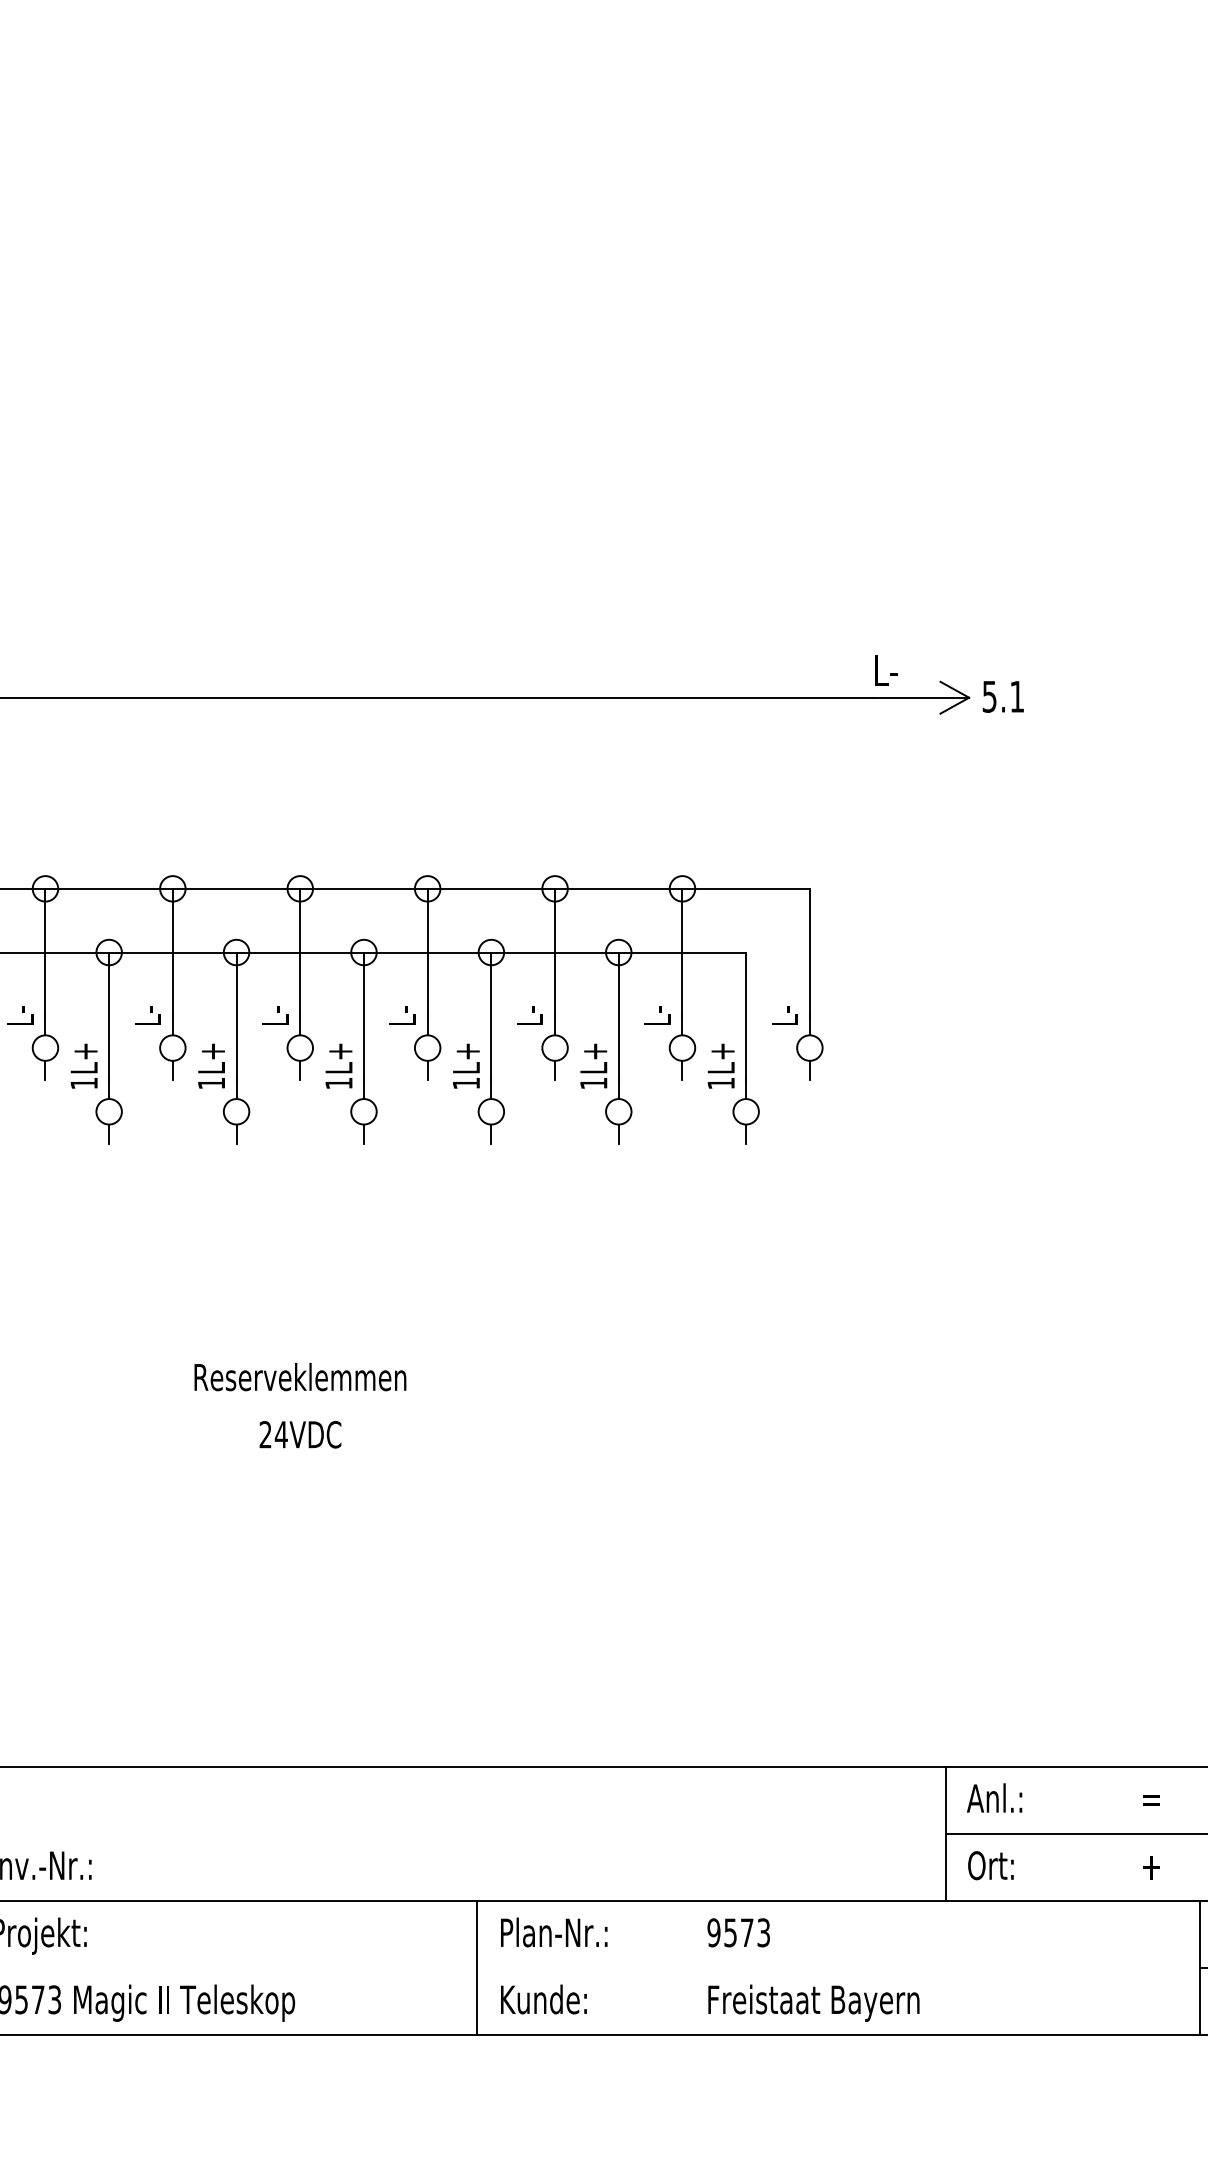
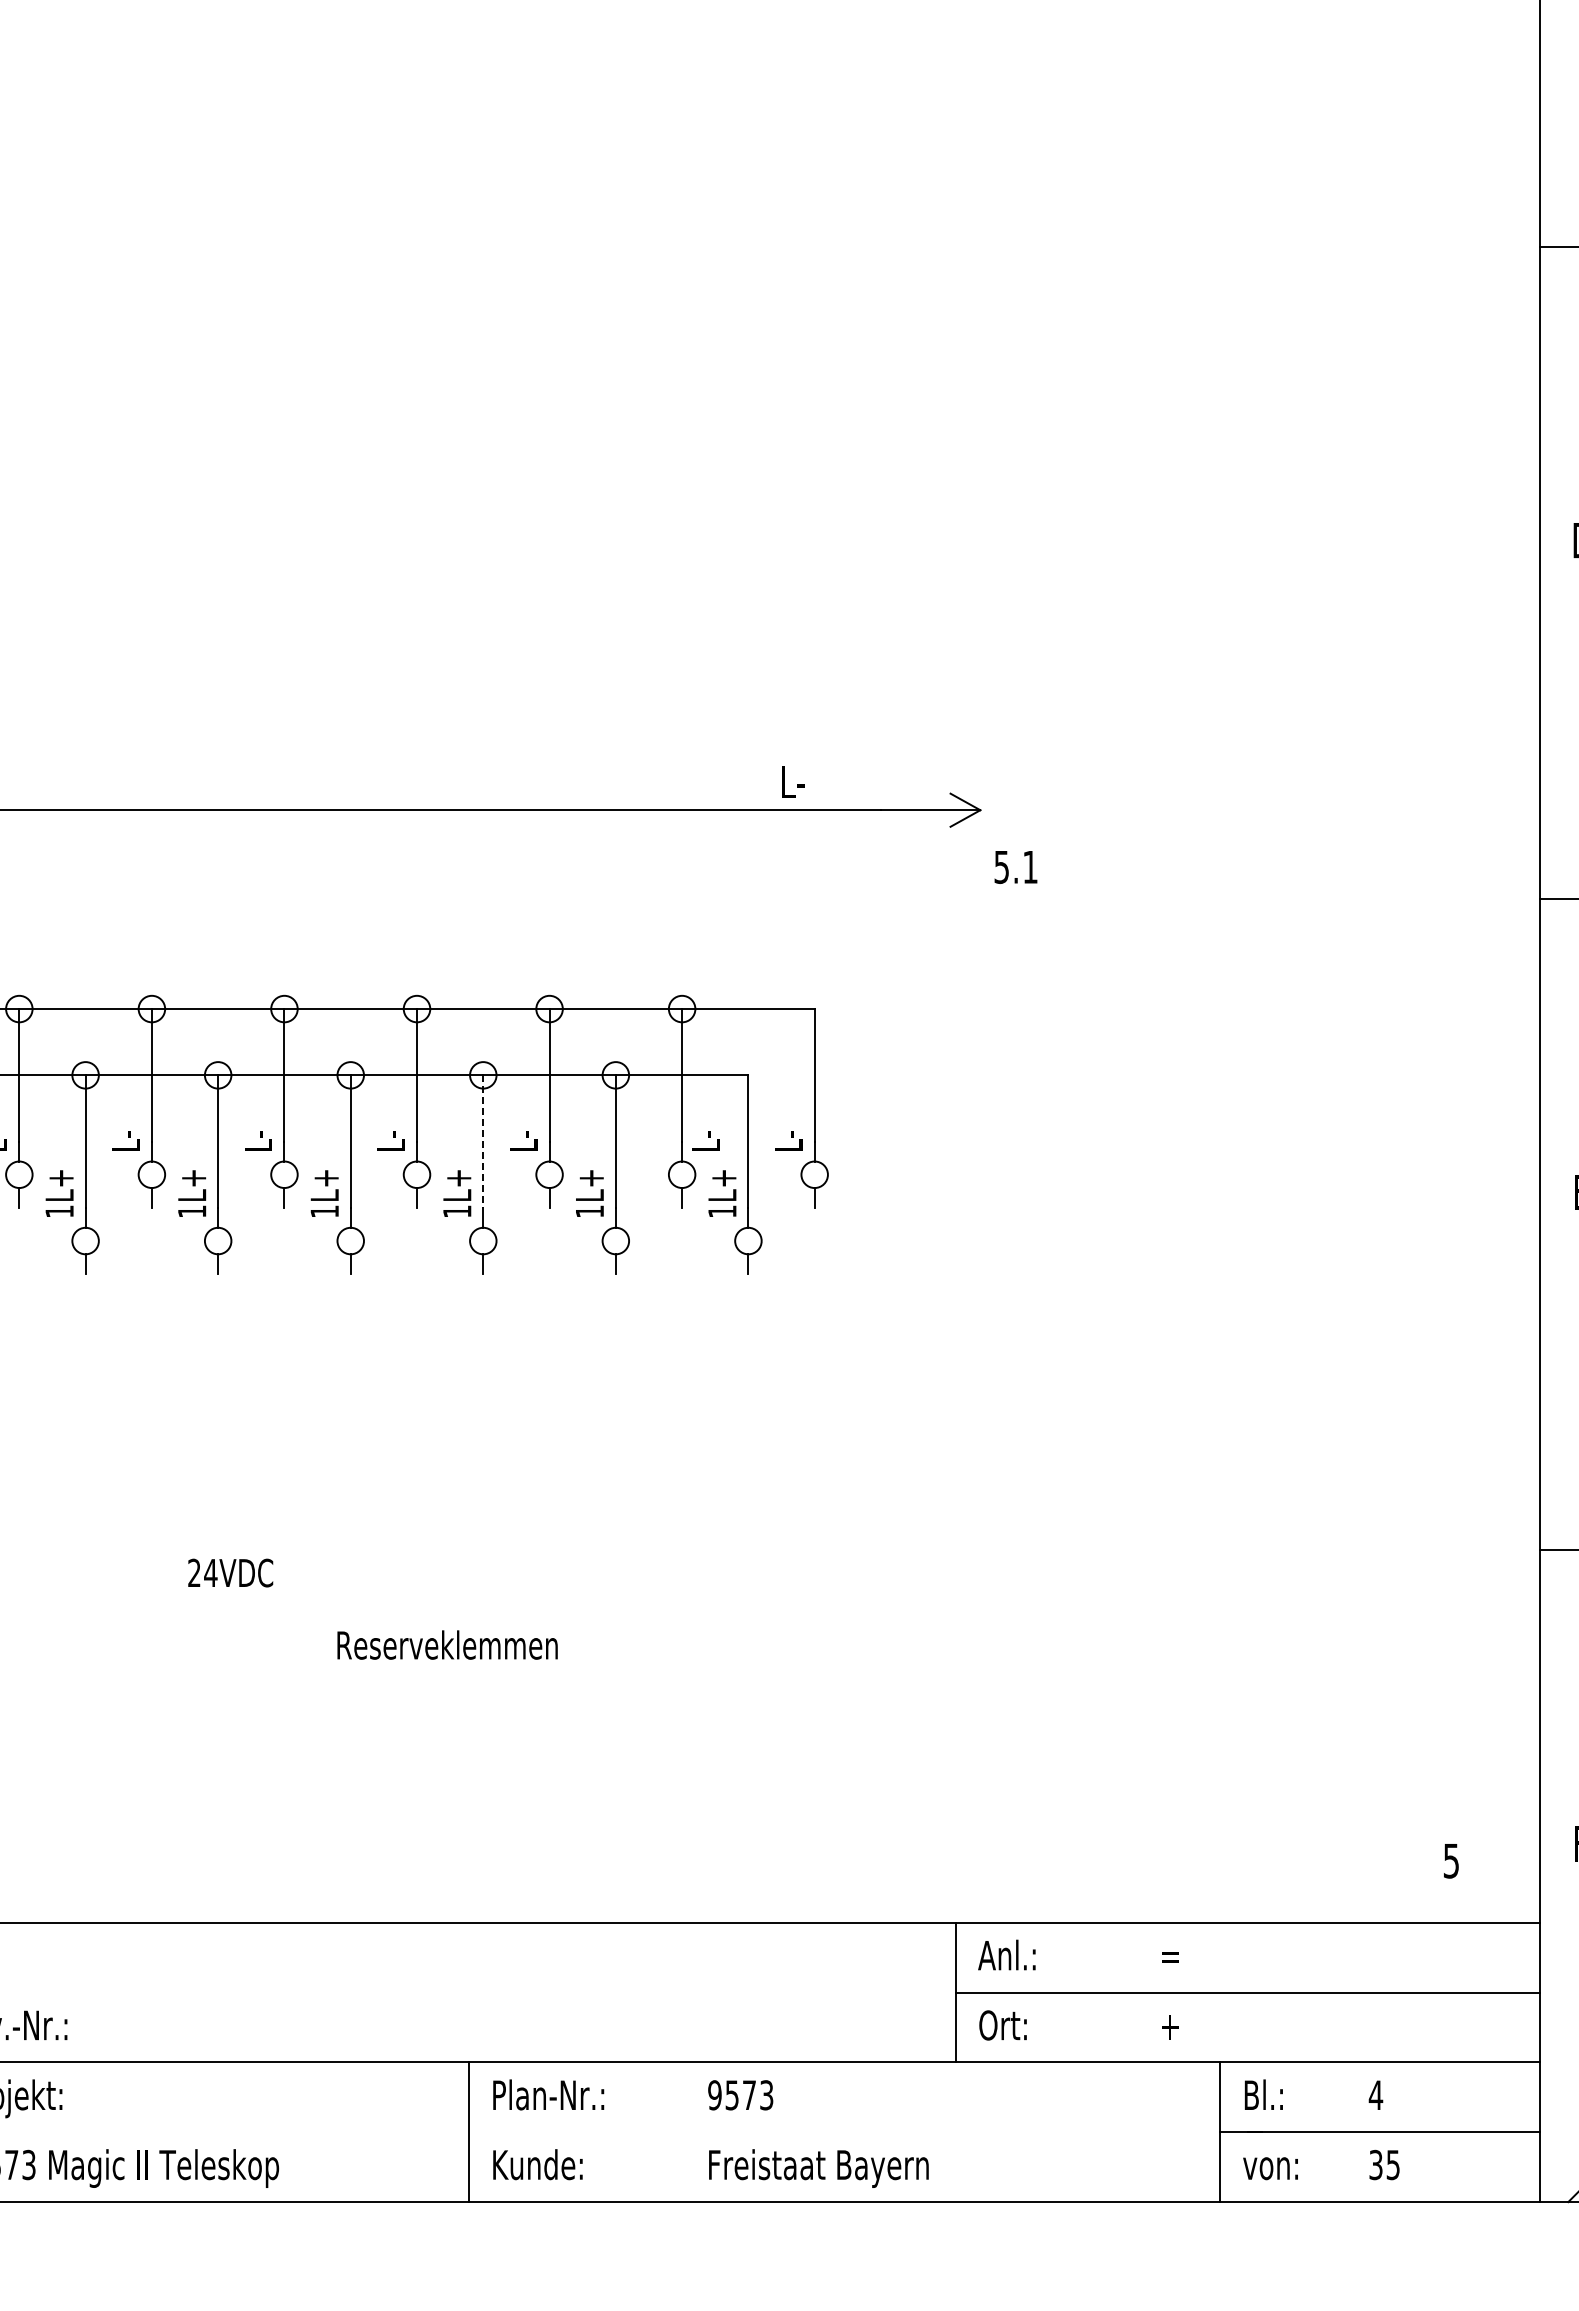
text: (886, 670) -> (793, 781), moved
text: (1002, 697) -> (1015, 867), moved
text: (656, 1015) -> (705, 1140), moved
line: (491, 1017) -> (483, 1142), solid -> dashed
text: (300, 1376) -> (447, 1644), moved
text: (300, 1434) -> (230, 1572), moved

